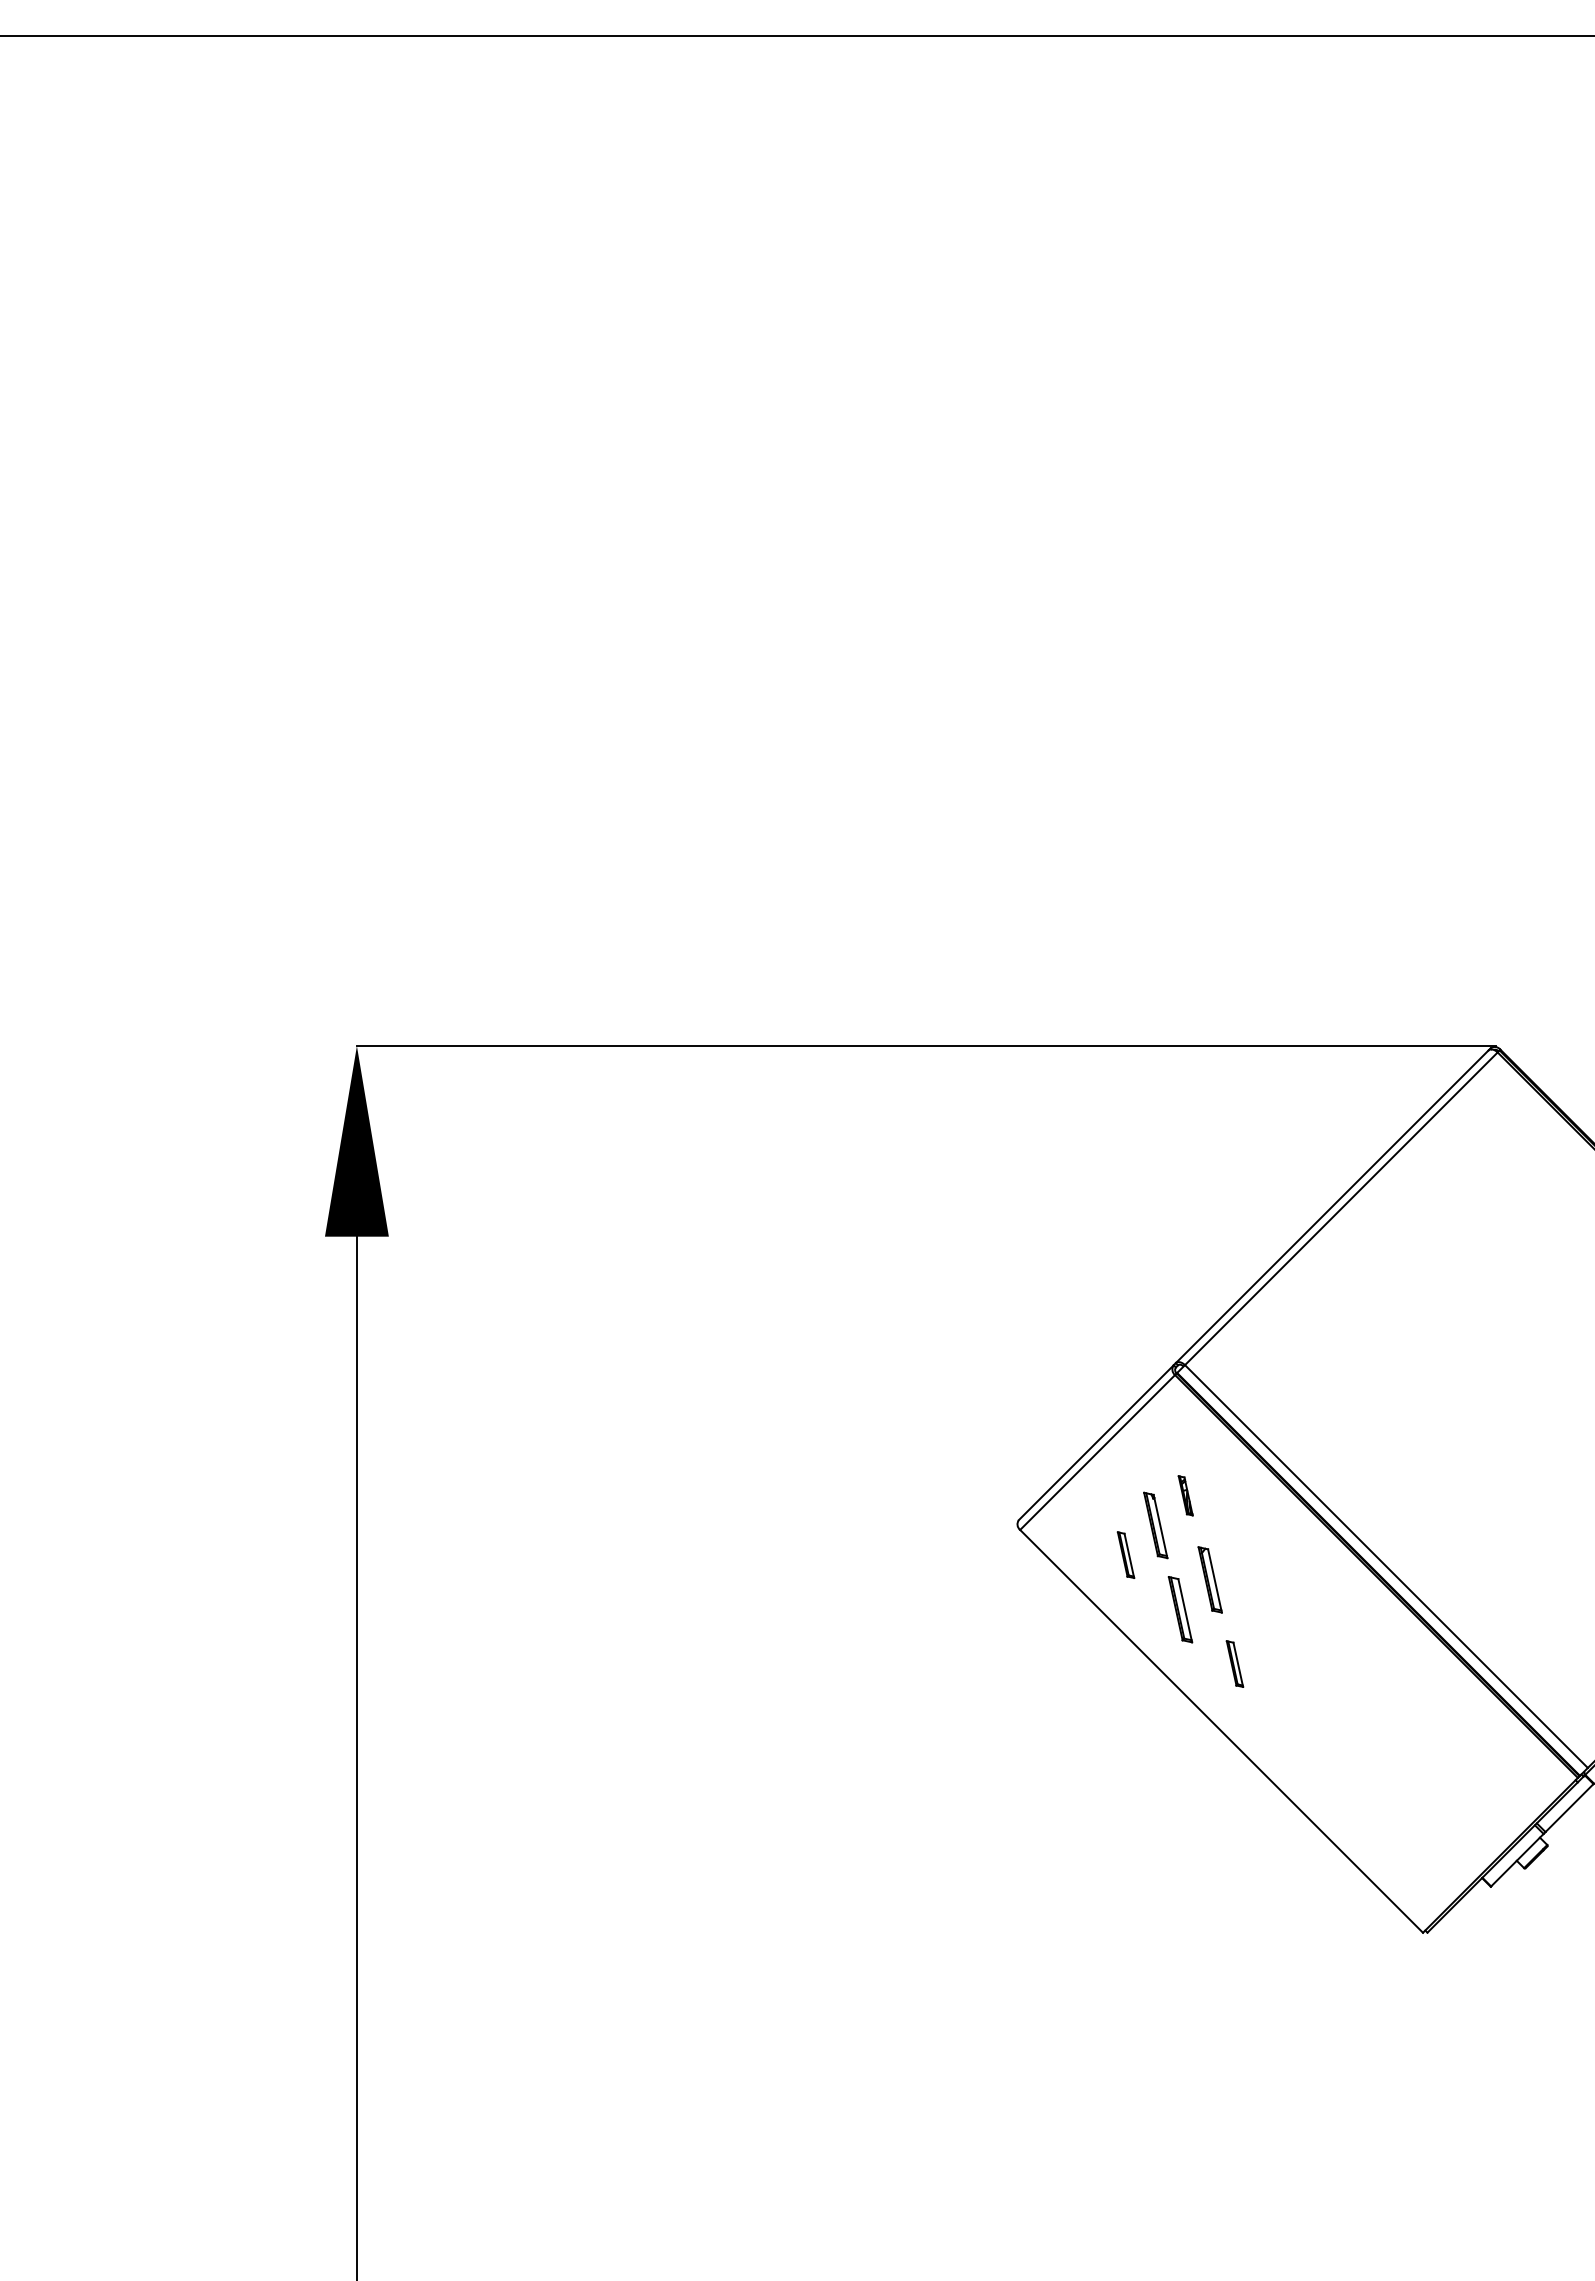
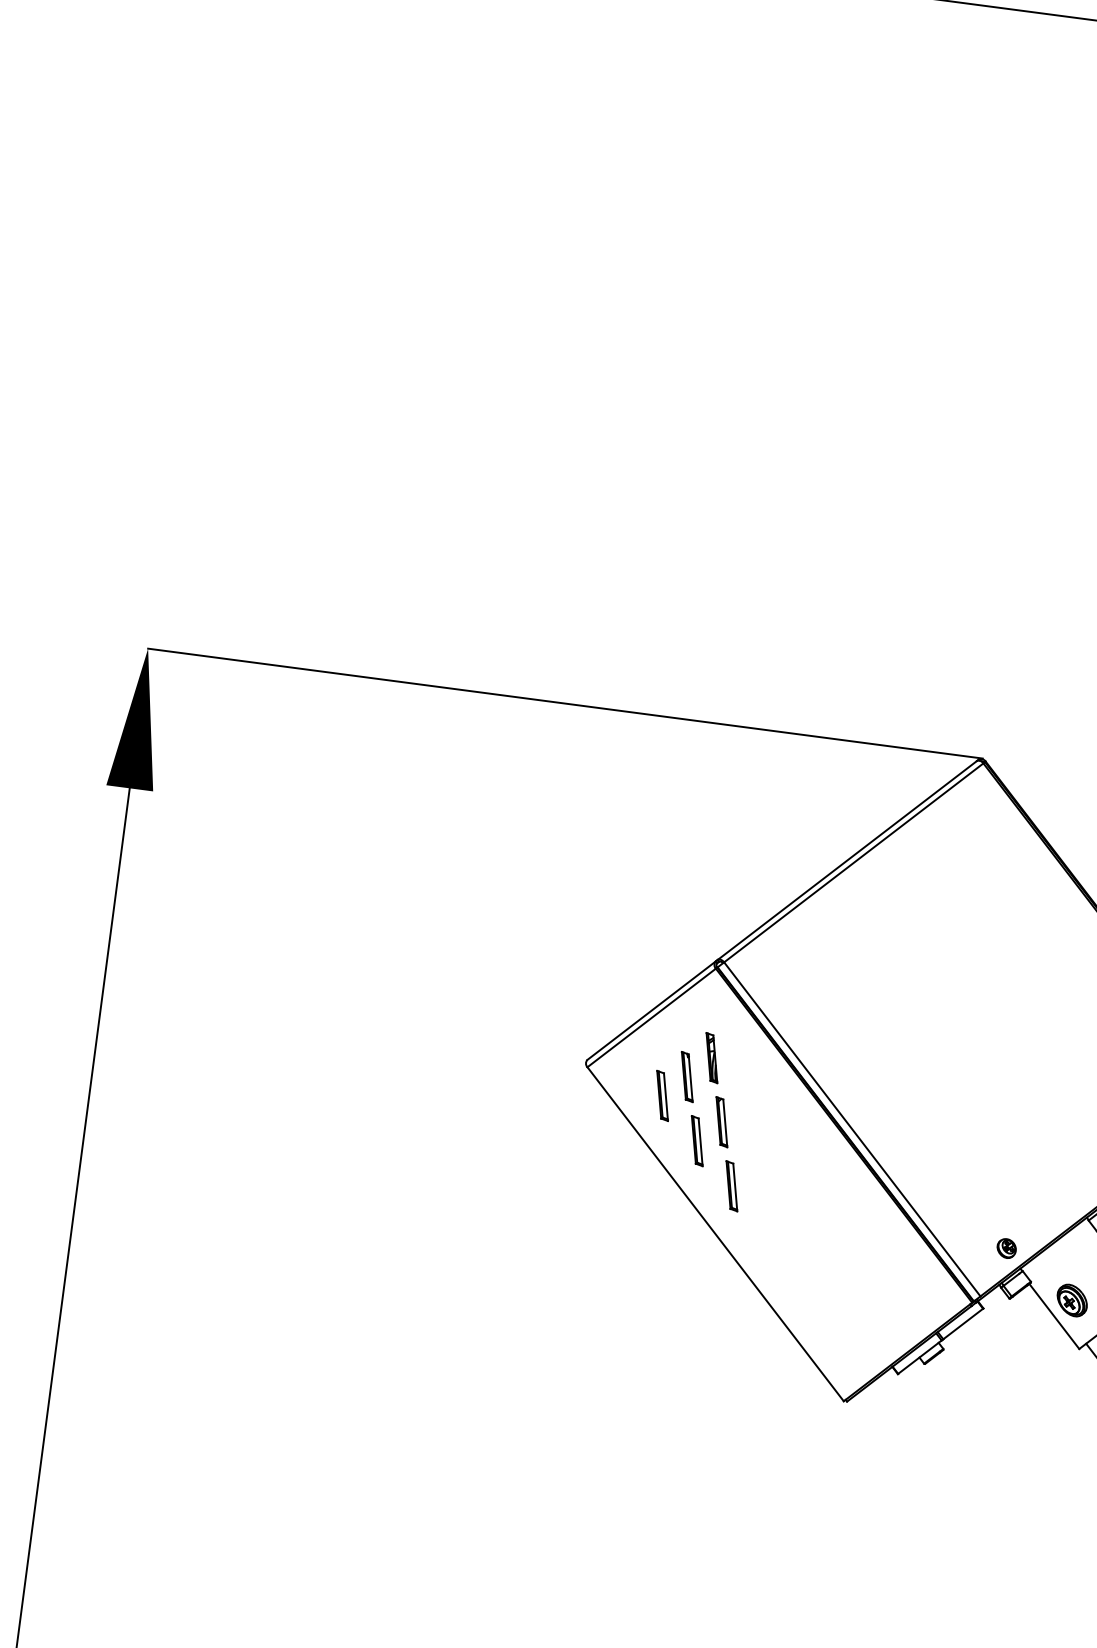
part: (1185, 1495) -> (711, 1057), size x1.67
part: (1125, 1554) -> (662, 1095), size x1.43
part: (1234, 1663) -> (731, 1185), size x1.43

